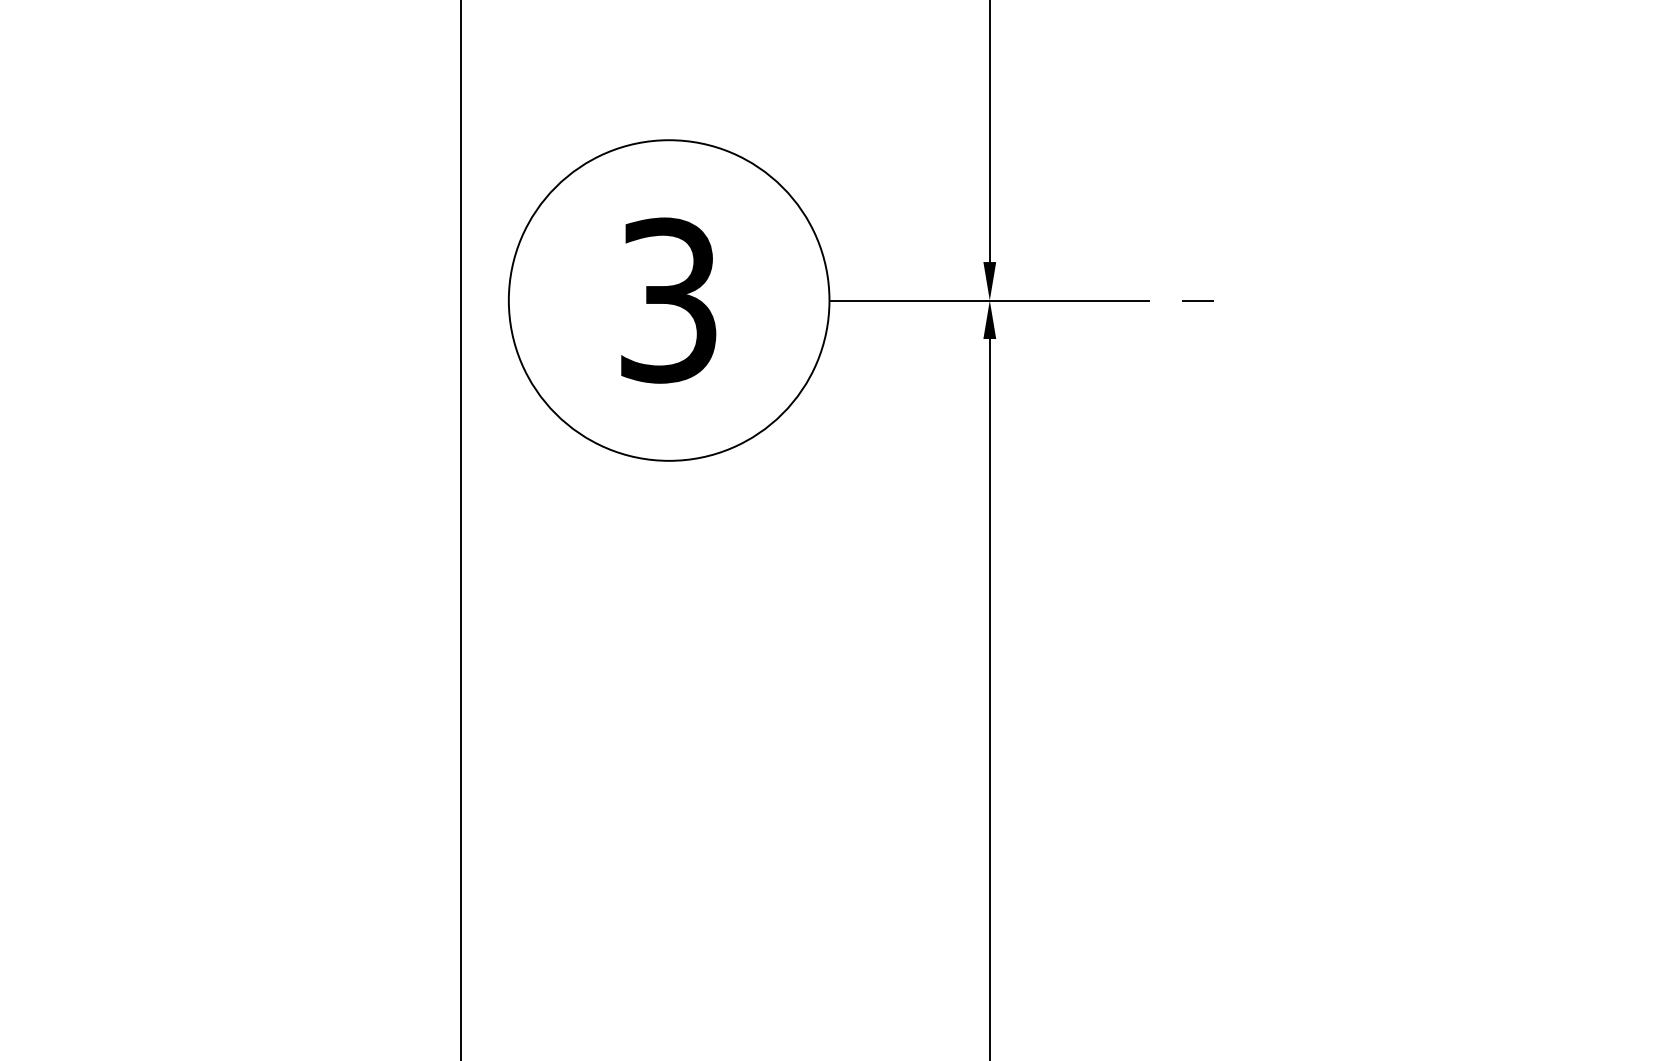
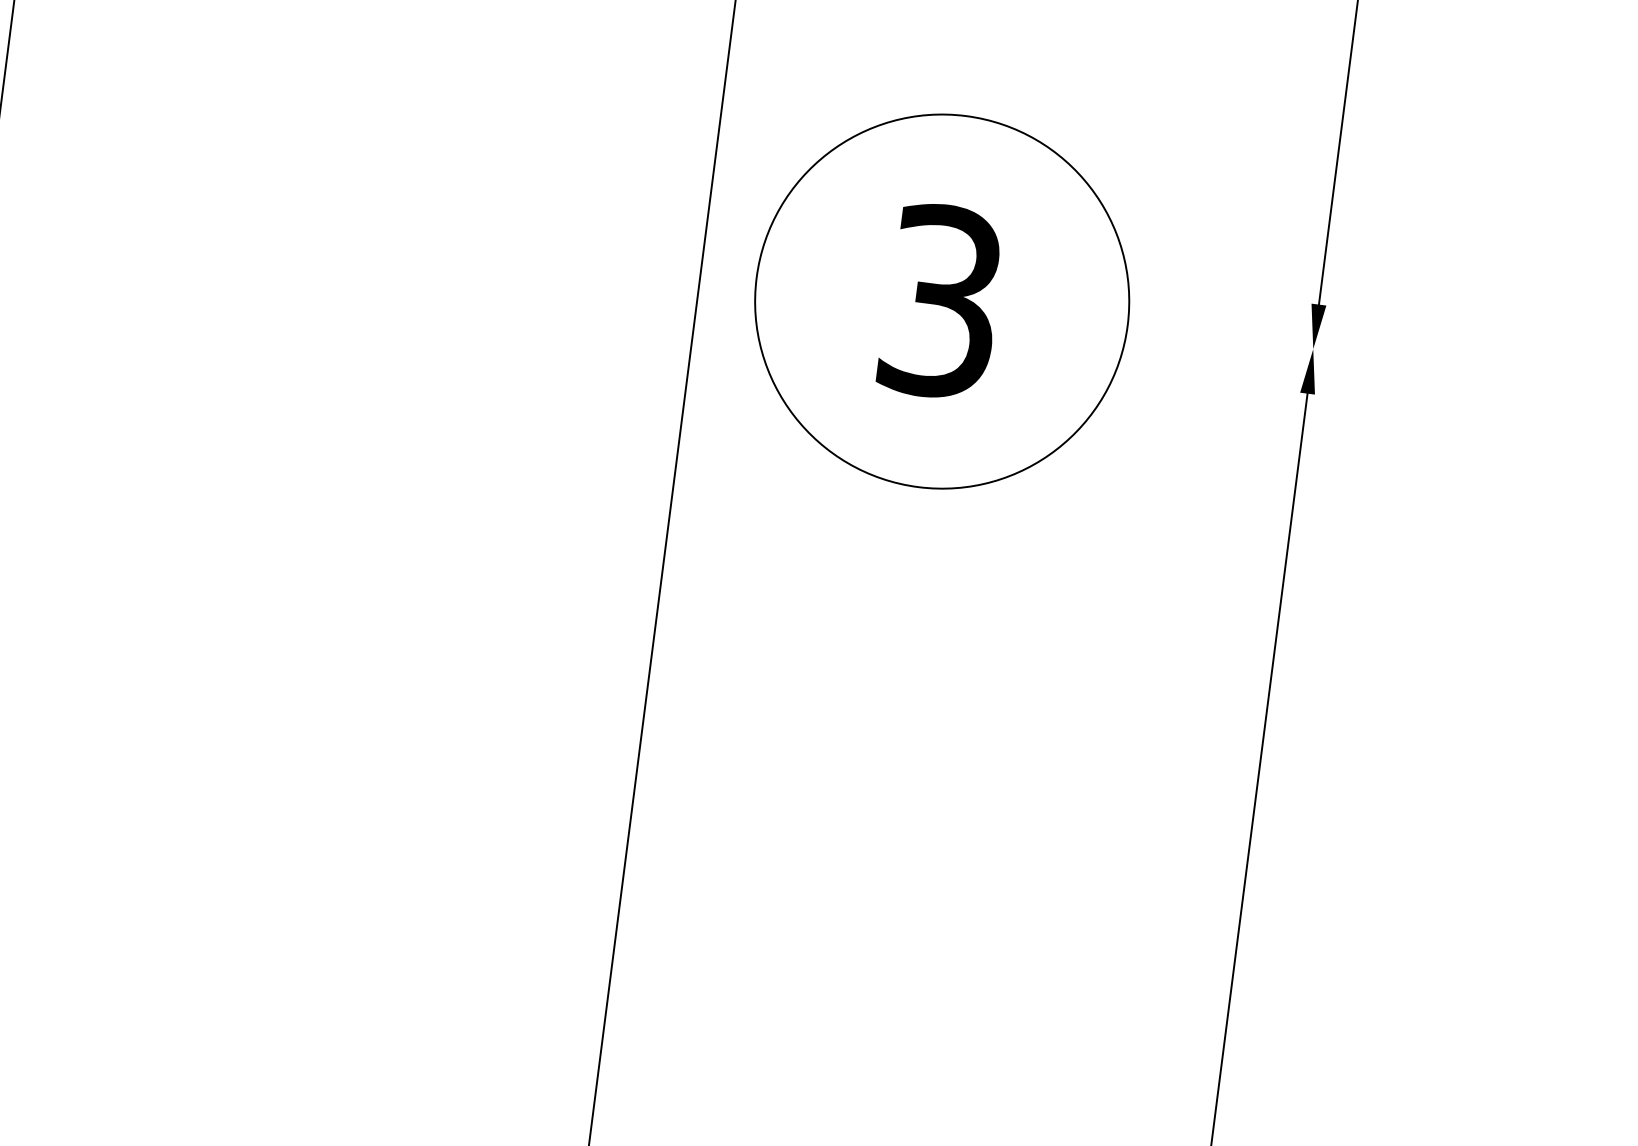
line: (1022, 300) -> (1351, 353), removed

